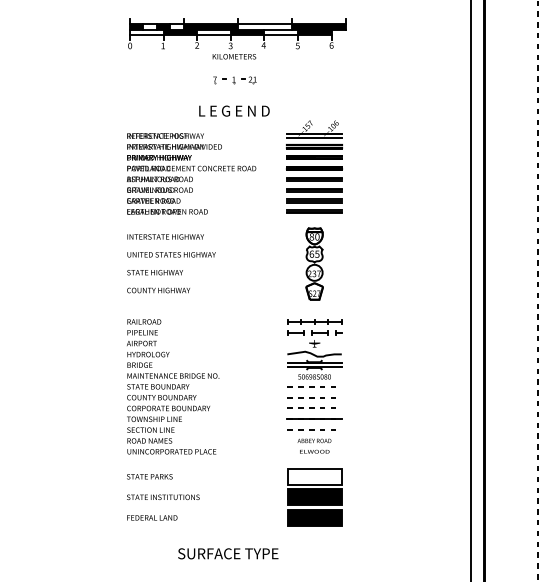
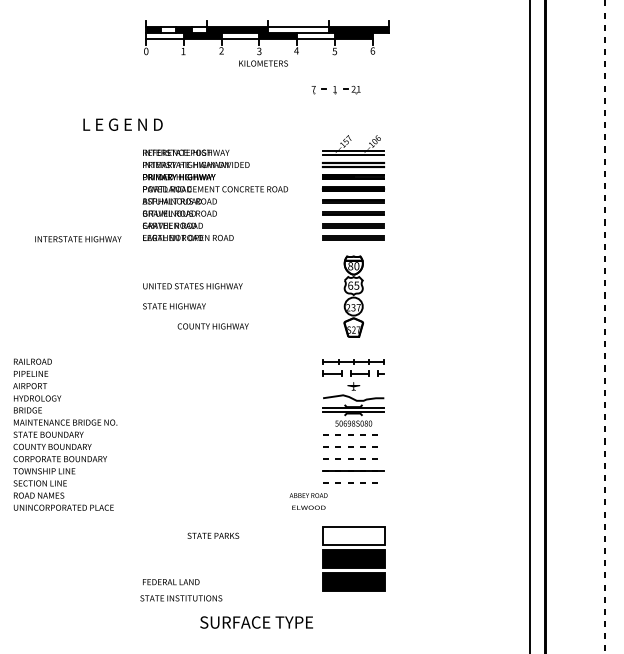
part: (234, 80) -> (335, 90), moved
text: (234, 110) -> (123, 124), moved
text: (165, 236) -> (78, 238), moved
text: (158, 290) -> (213, 326), moved
text: (173, 386) -> (65, 434), moved
text: (314, 445) -> (308, 500), moved
text: (149, 476) -> (213, 535), moved
text: (163, 496) -> (181, 597), moved

